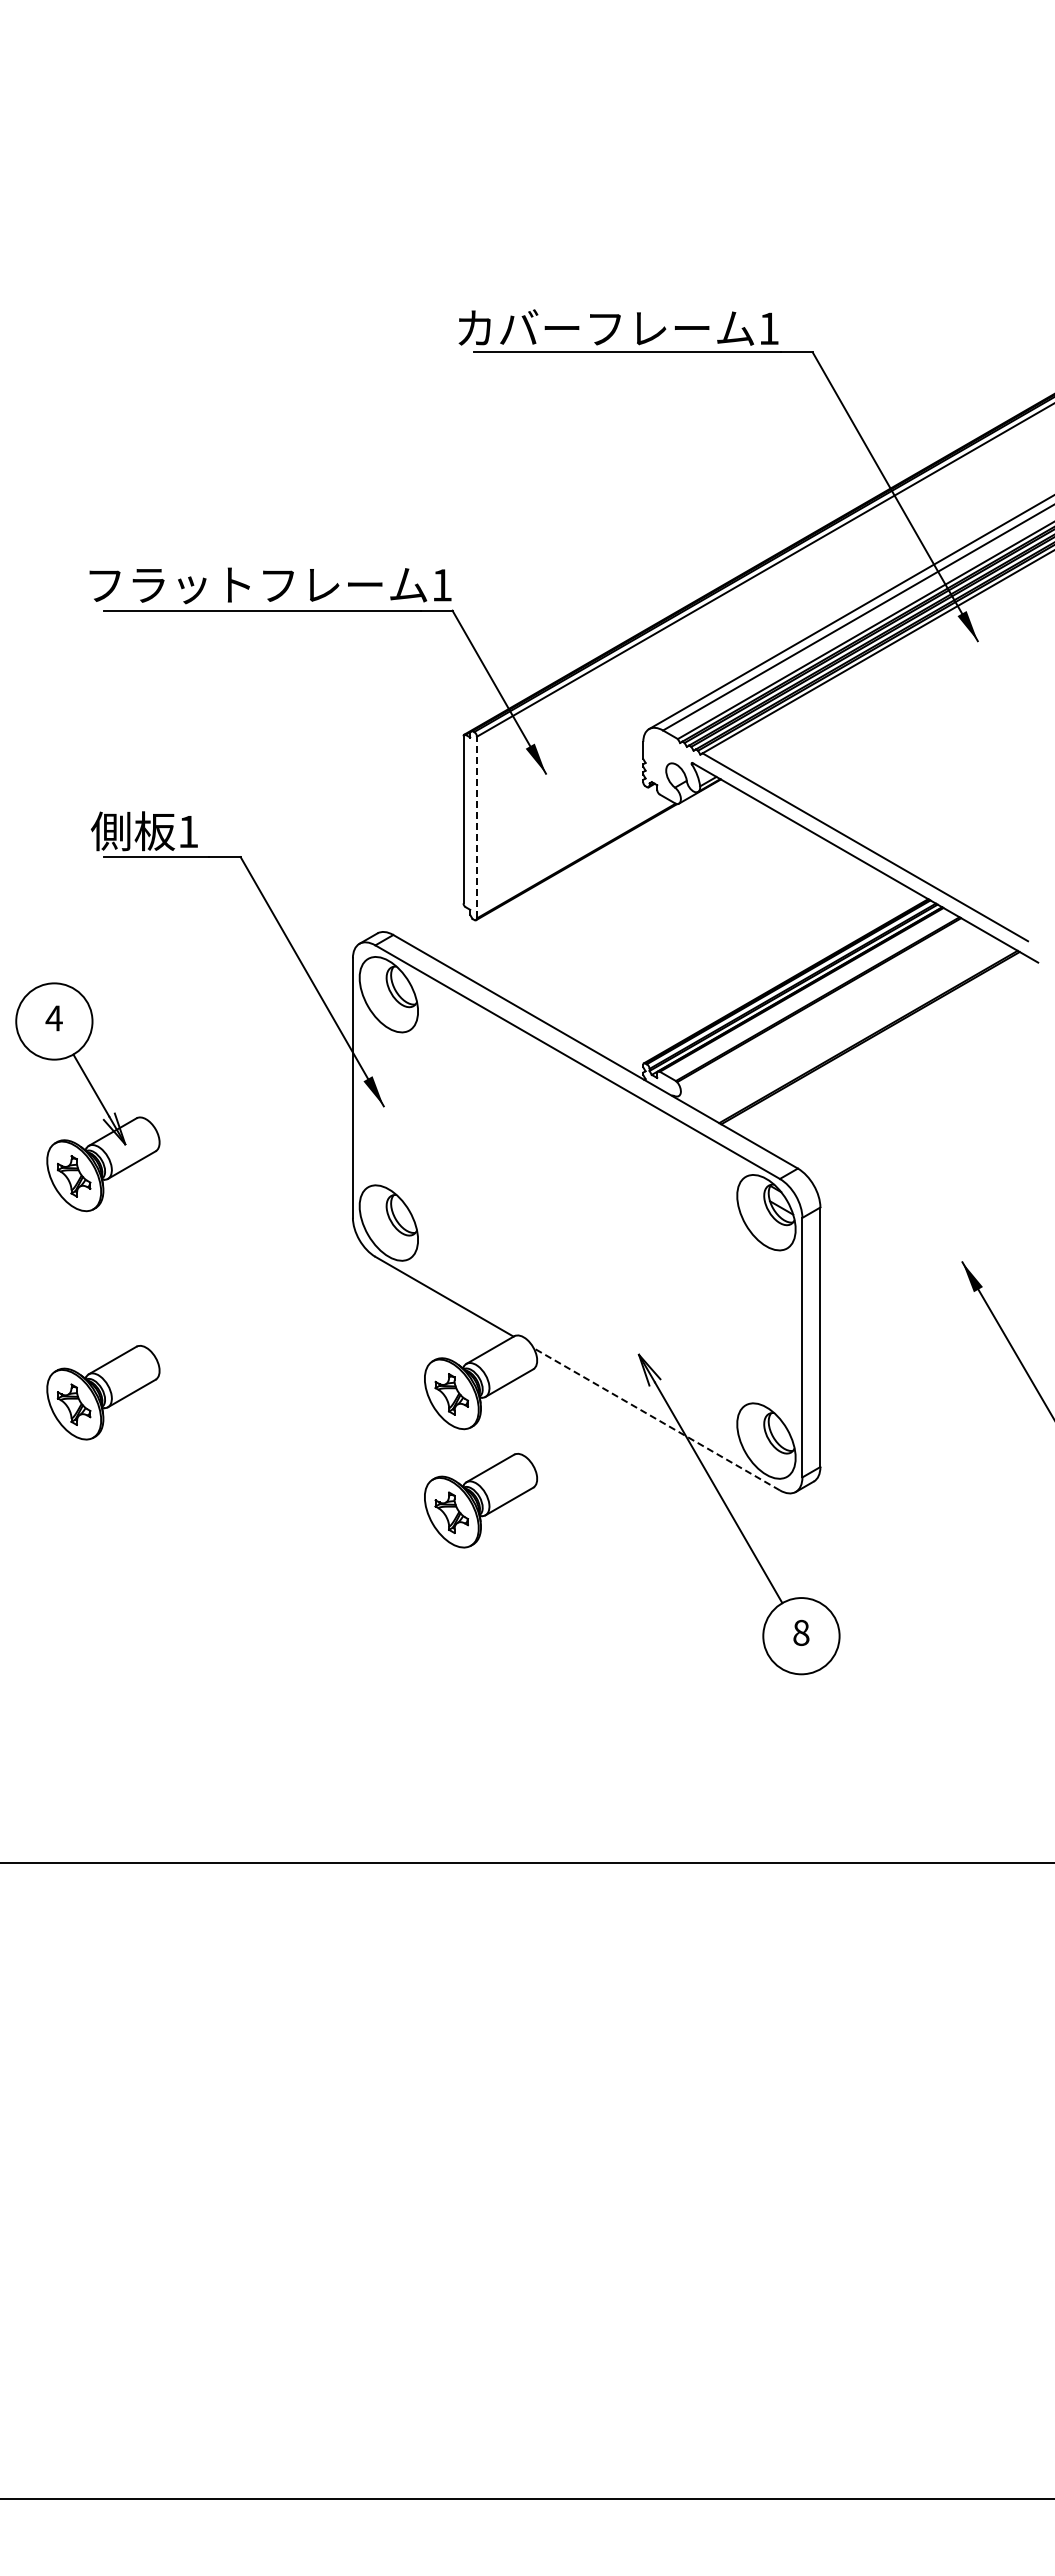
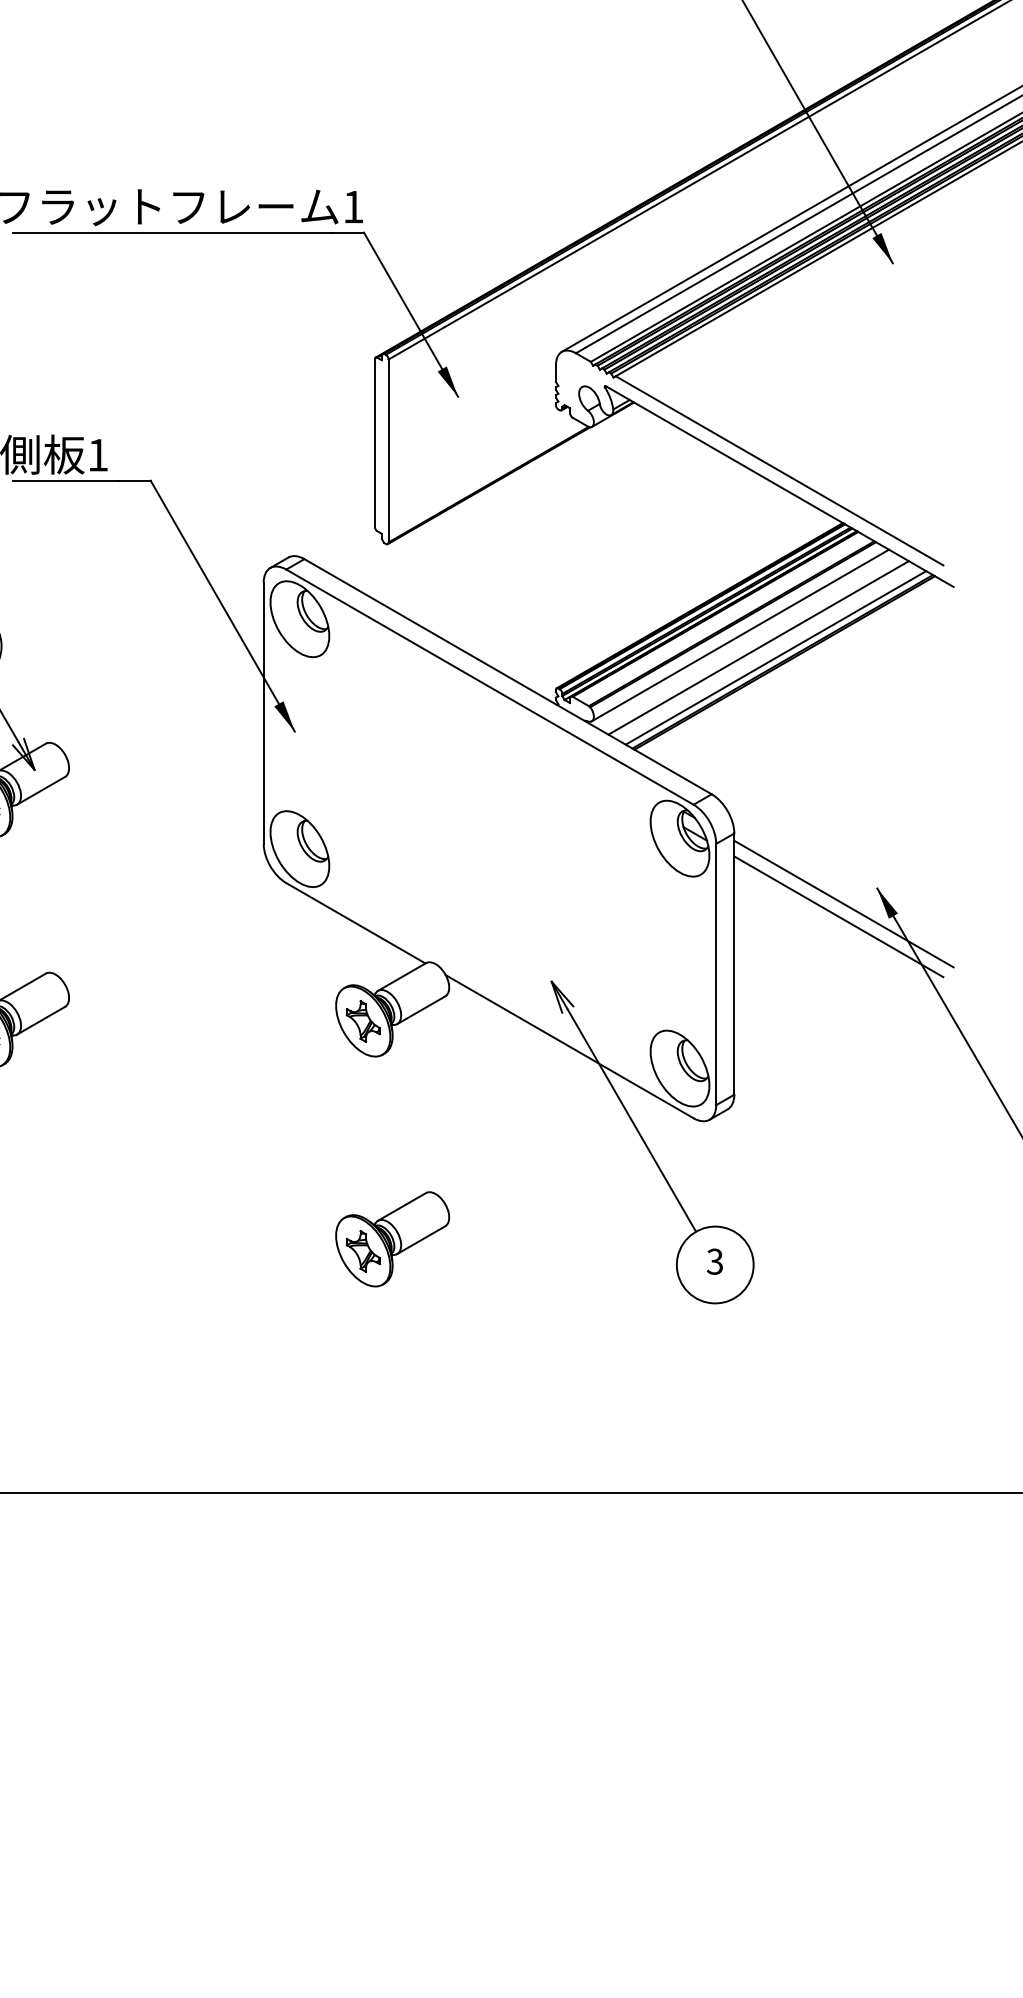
line: (476, 827) -> (388, 450), dashed -> solid
line: (826, 1010) -> (740, 635), added
line: (844, 1023) -> (758, 648), added
line: (861, 1032) -> (775, 657), added
line: (929, 1277) -> (844, 903), added
line: (924, 1290) -> (839, 917), added
line: (656, 1419) -> (569, 1046), dashed -> solid
part: (480, 1500) -> (392, 1239), moved
text: (801, 1632) -> (715, 1261), 8 -> 3

